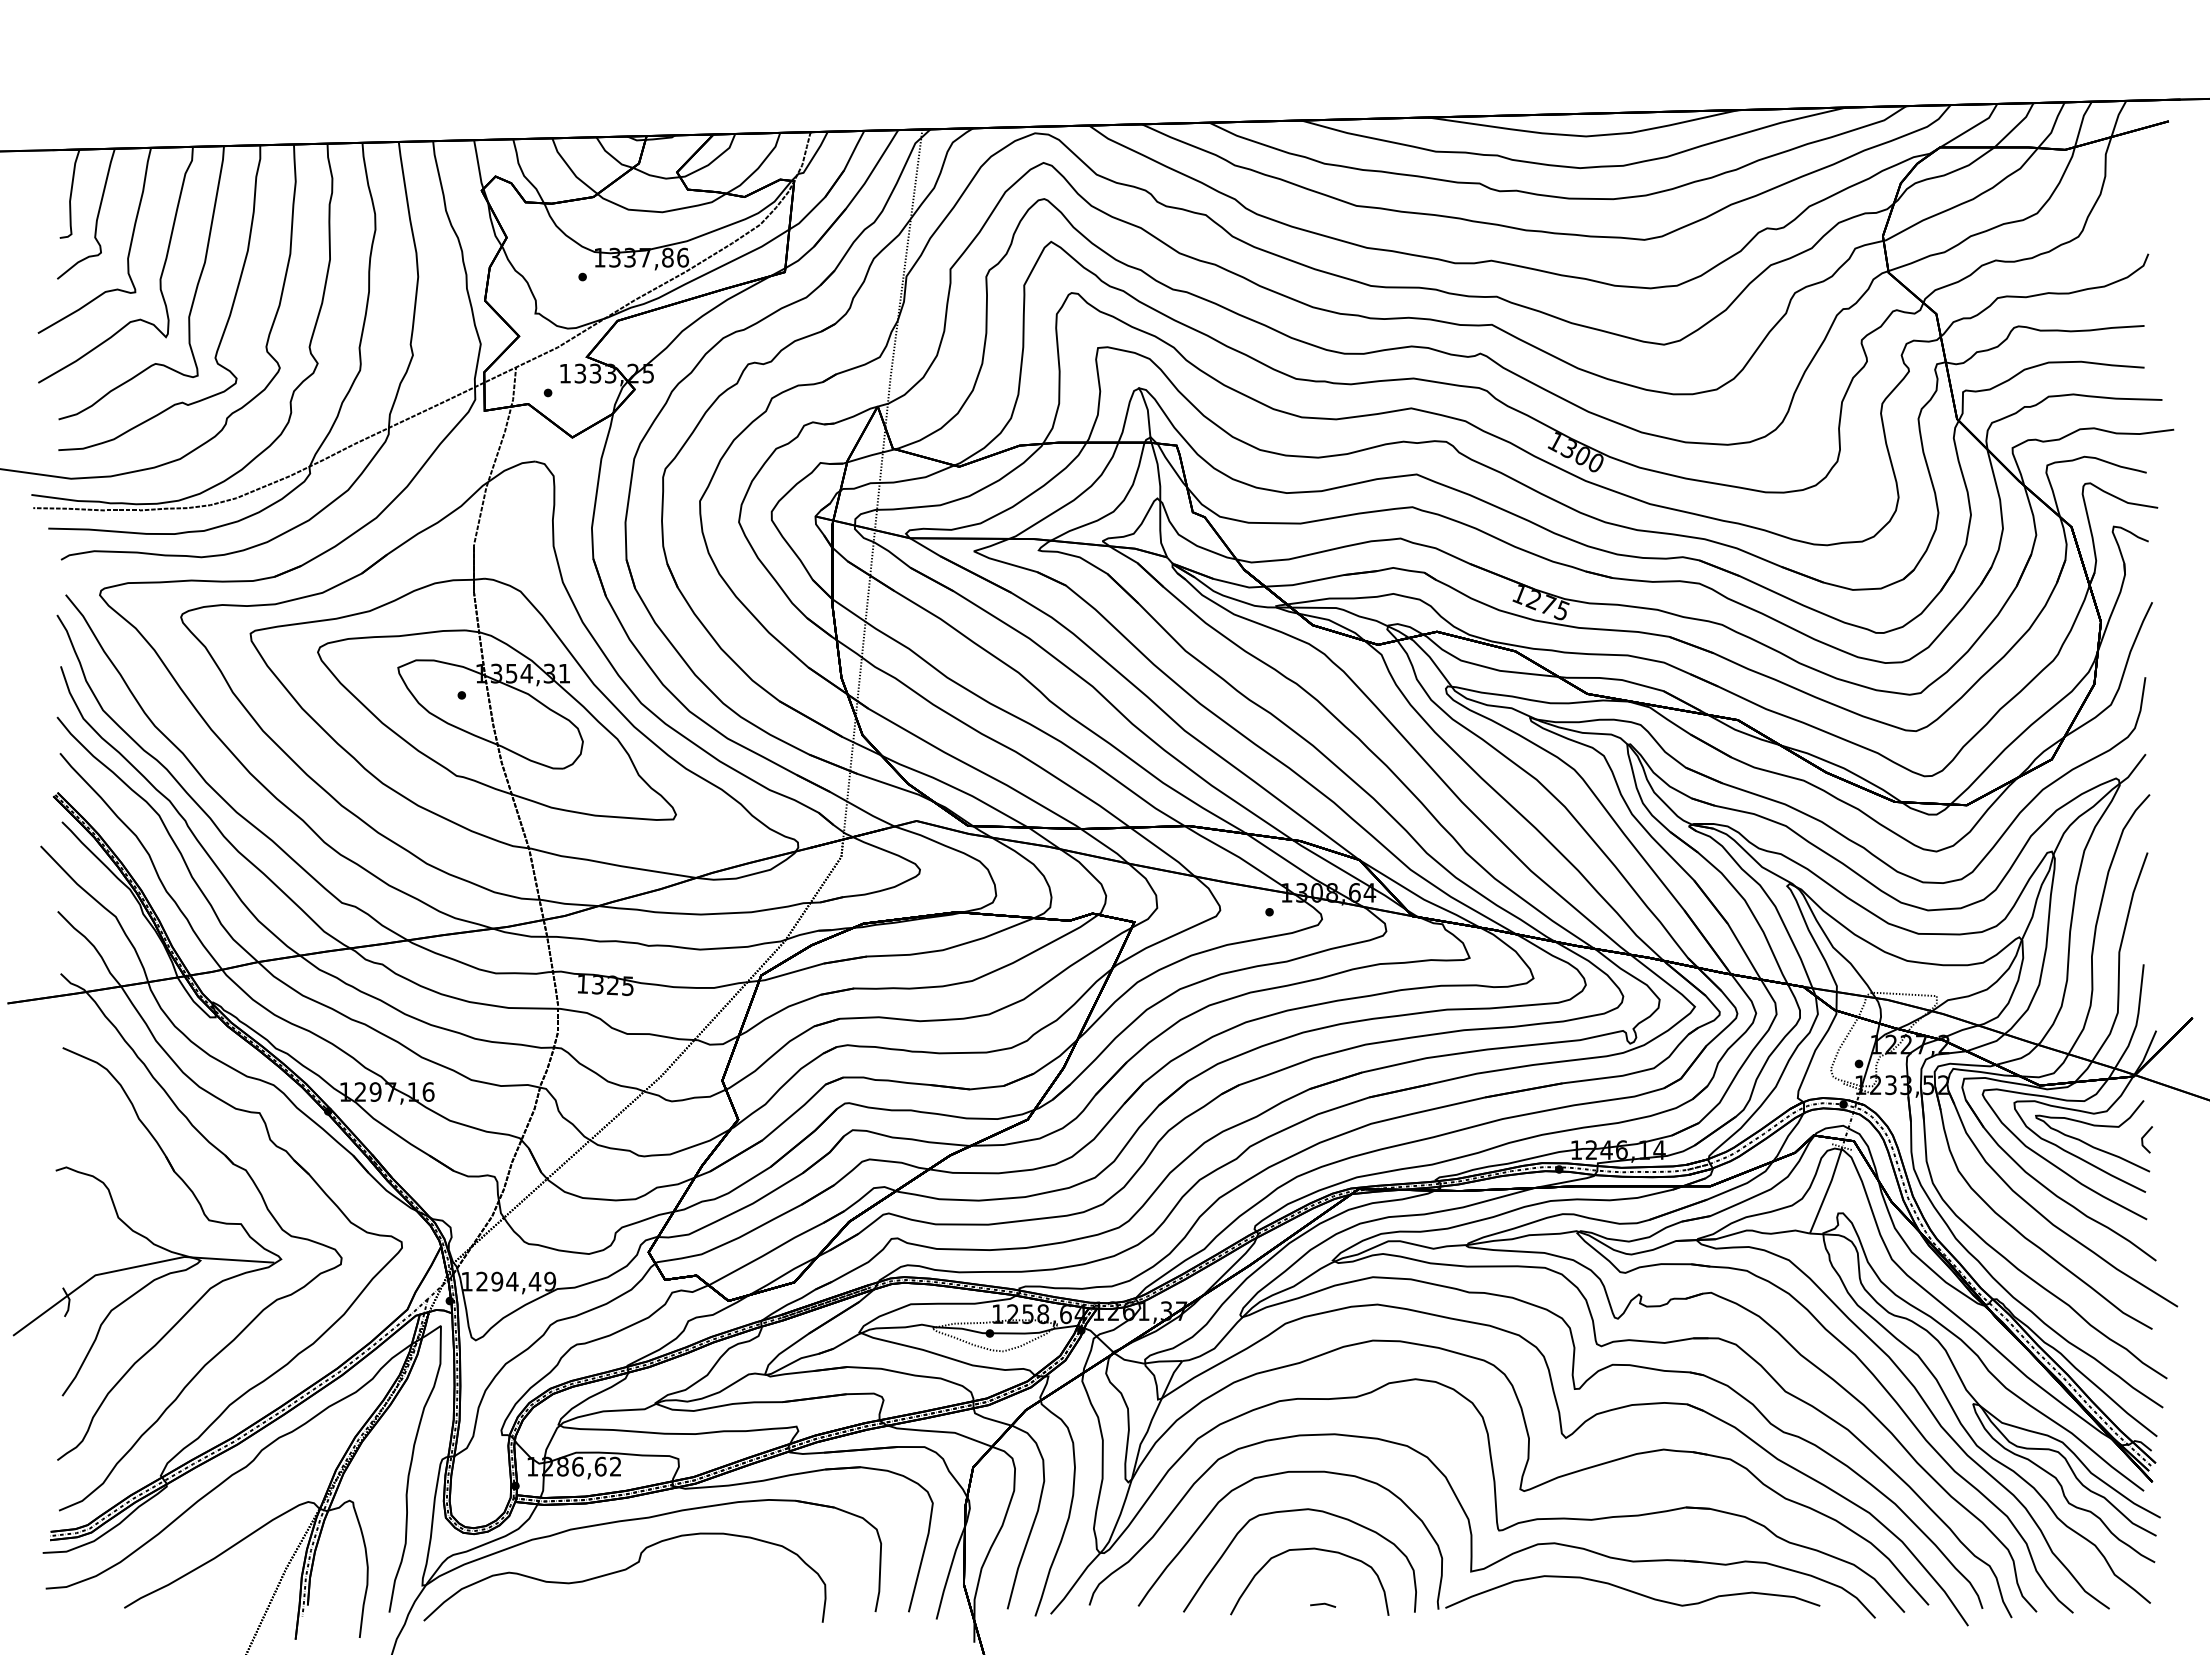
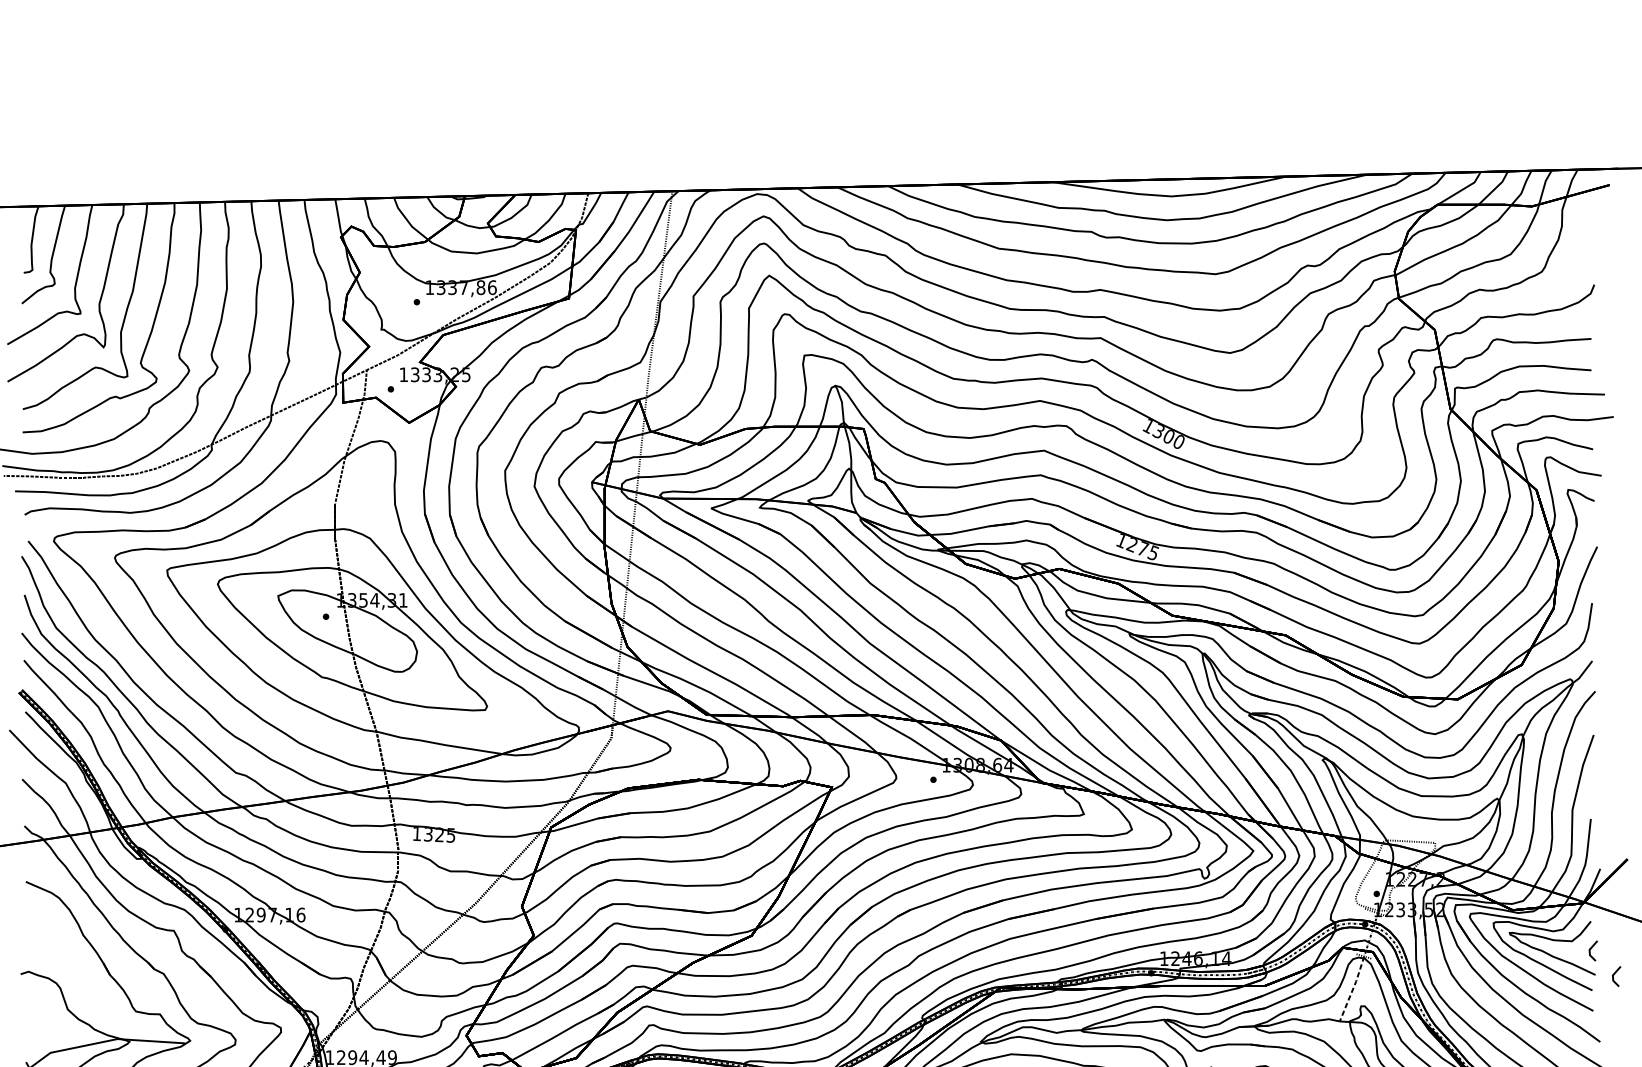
line: (2175, 1171) -> (1614, 974), added
line: (1827, 1190) -> (1353, 989), solid -> dashed

